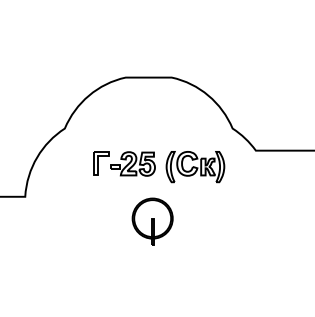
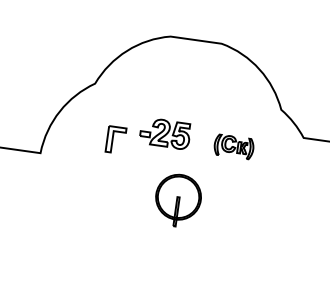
part: (101, 163) -> (116, 139), moved
part: (195, 167) -> (234, 147), size x0.6

